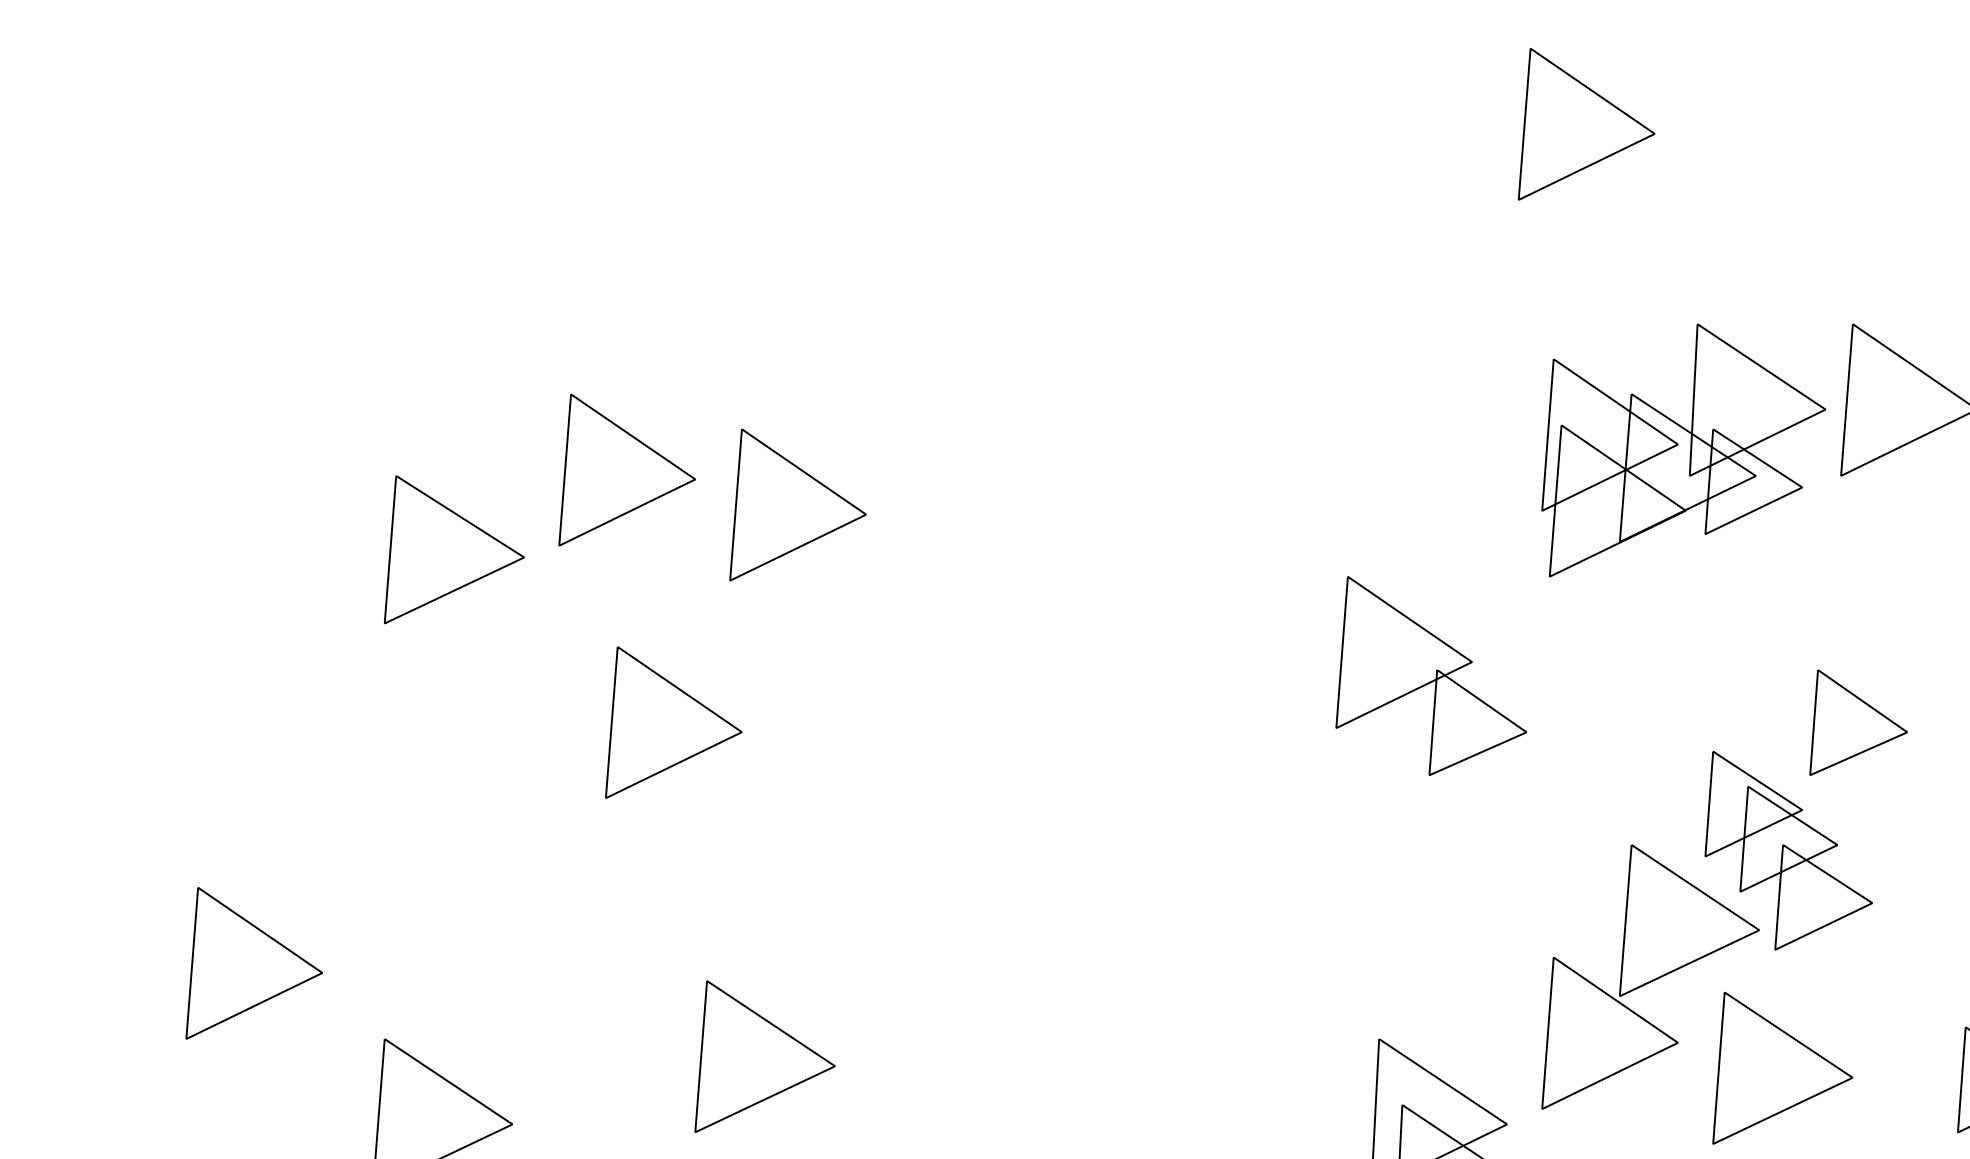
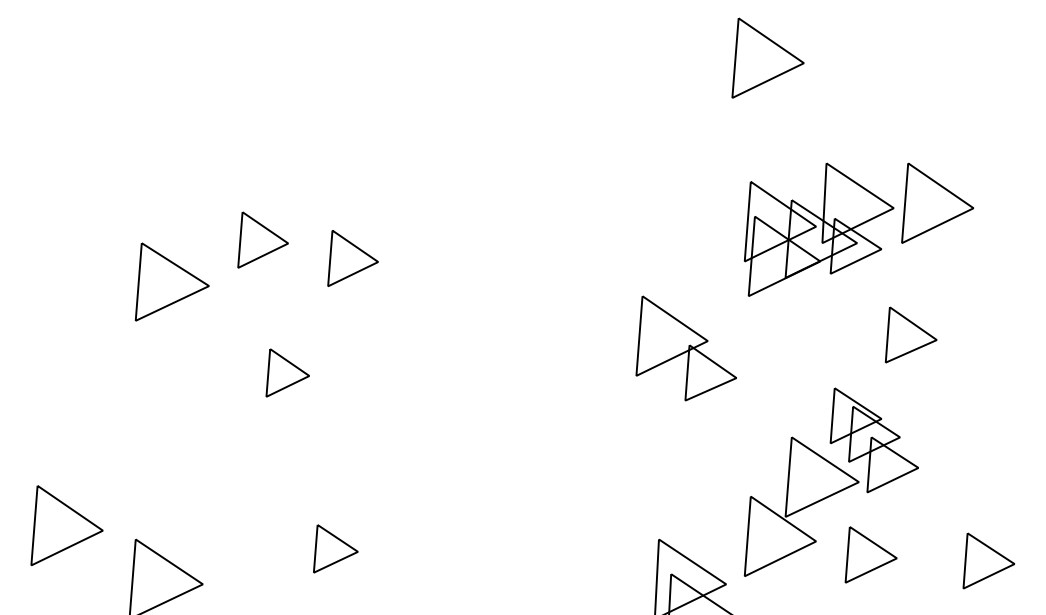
part: (625, 468) -> (262, 239), size x0.7
part: (796, 505) -> (352, 258), size x0.7
part: (673, 721) -> (287, 372), size x0.6
part: (1859, 721) -> (911, 334), moved
part: (253, 963) -> (66, 525), moved
part: (764, 1056) -> (335, 548), size x0.6
part: (1781, 1067) -> (870, 554), size x0.7

